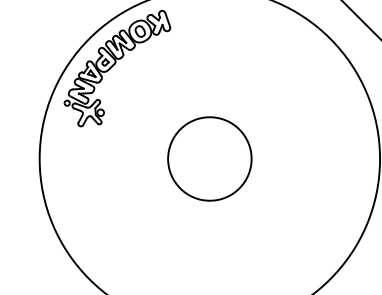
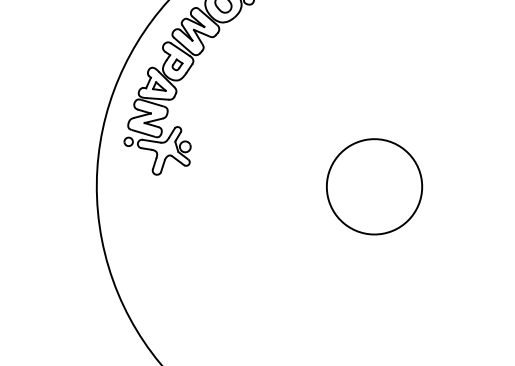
circle: (209, 158) -> (373, 186), size x0.7

